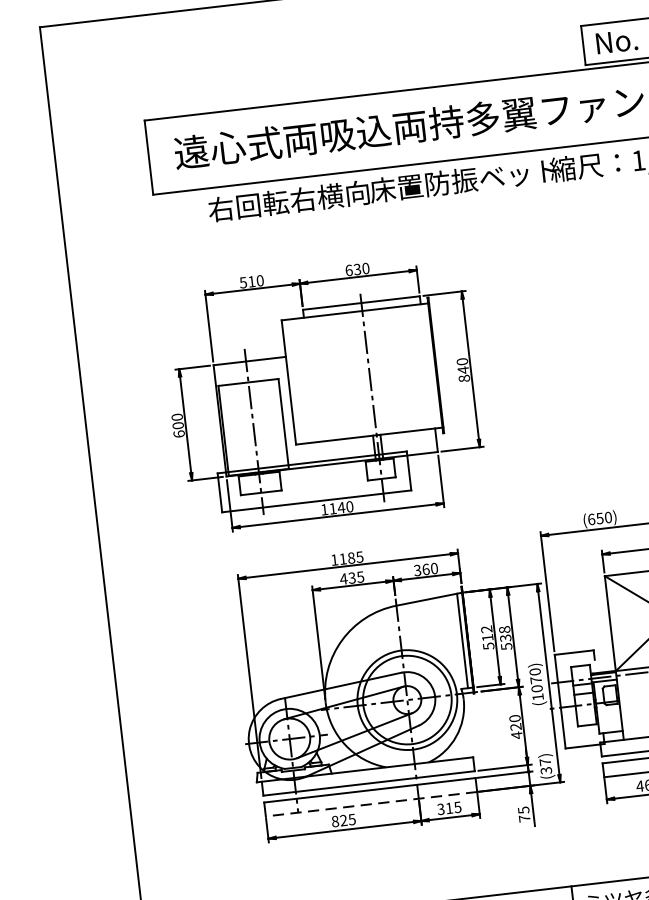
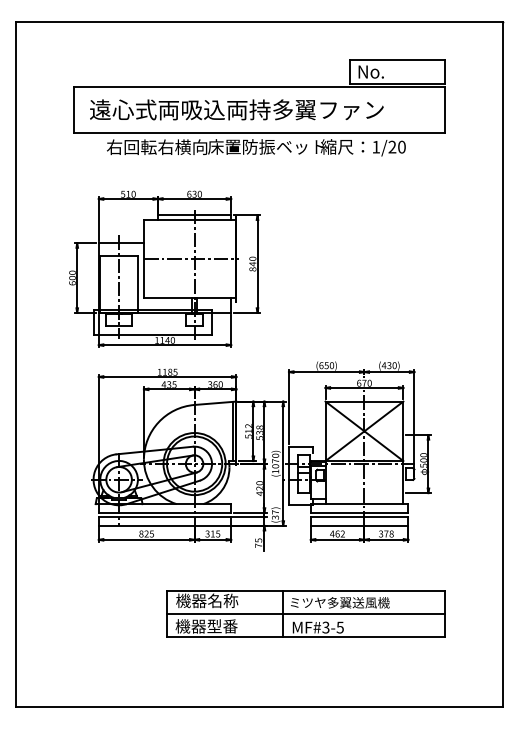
line: (364, 374) -> (191, 259), added
line: (370, 803) -> (164, 525), dashed -> solid

